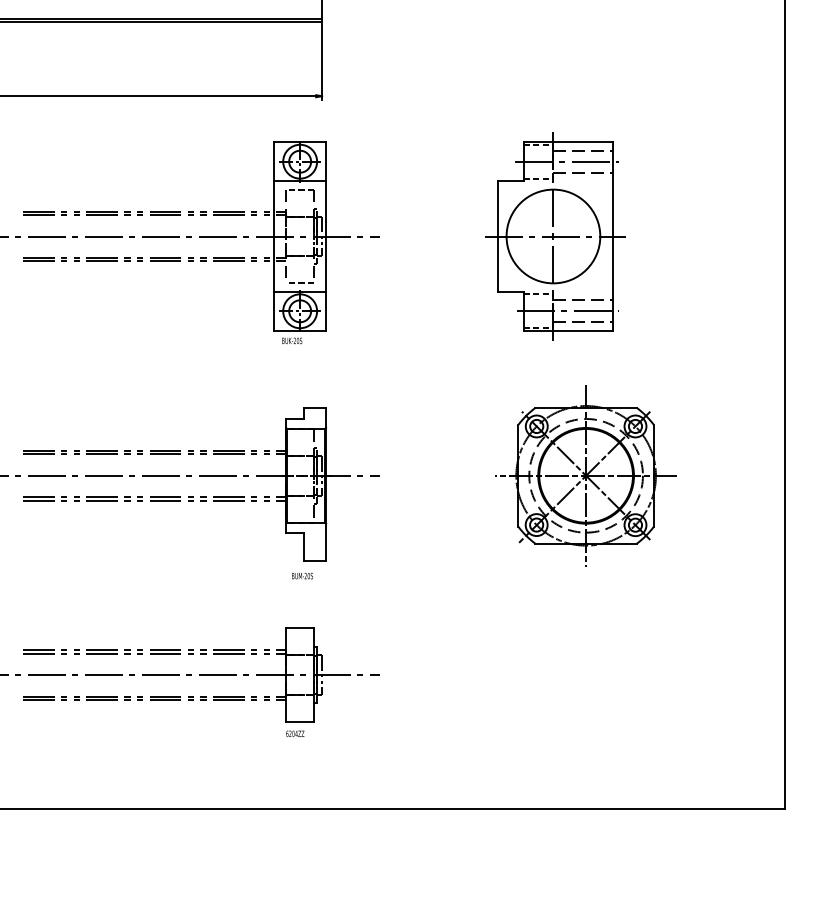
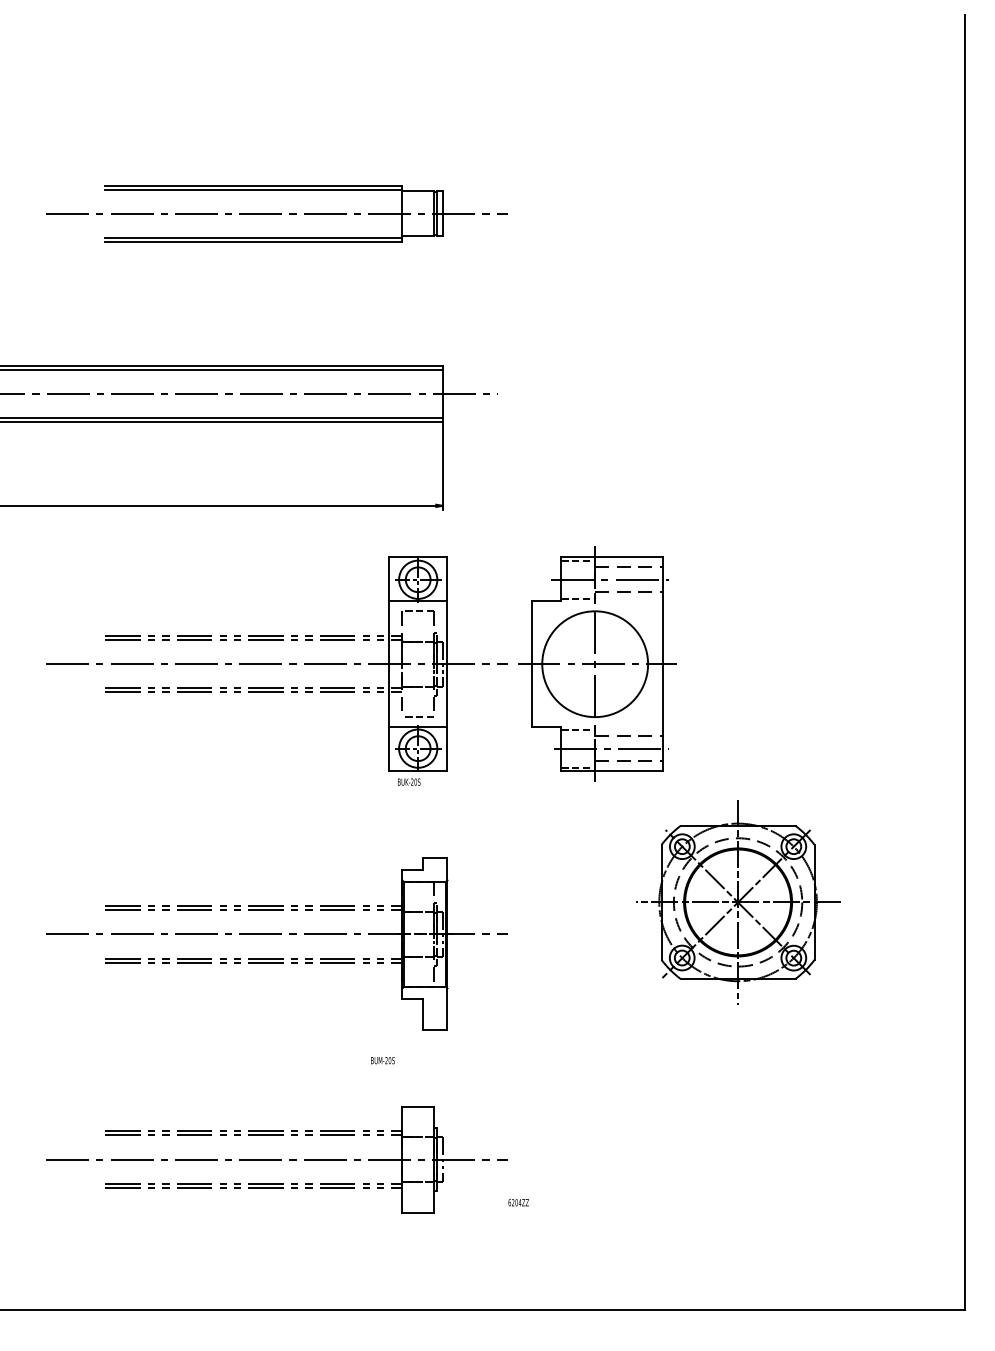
part: (555, 235) -> (597, 663), moved
part: (586, 475) -> (738, 902), moved
text: (302, 575) -> (382, 1060), moved
text: (295, 733) -> (518, 1202), moved

